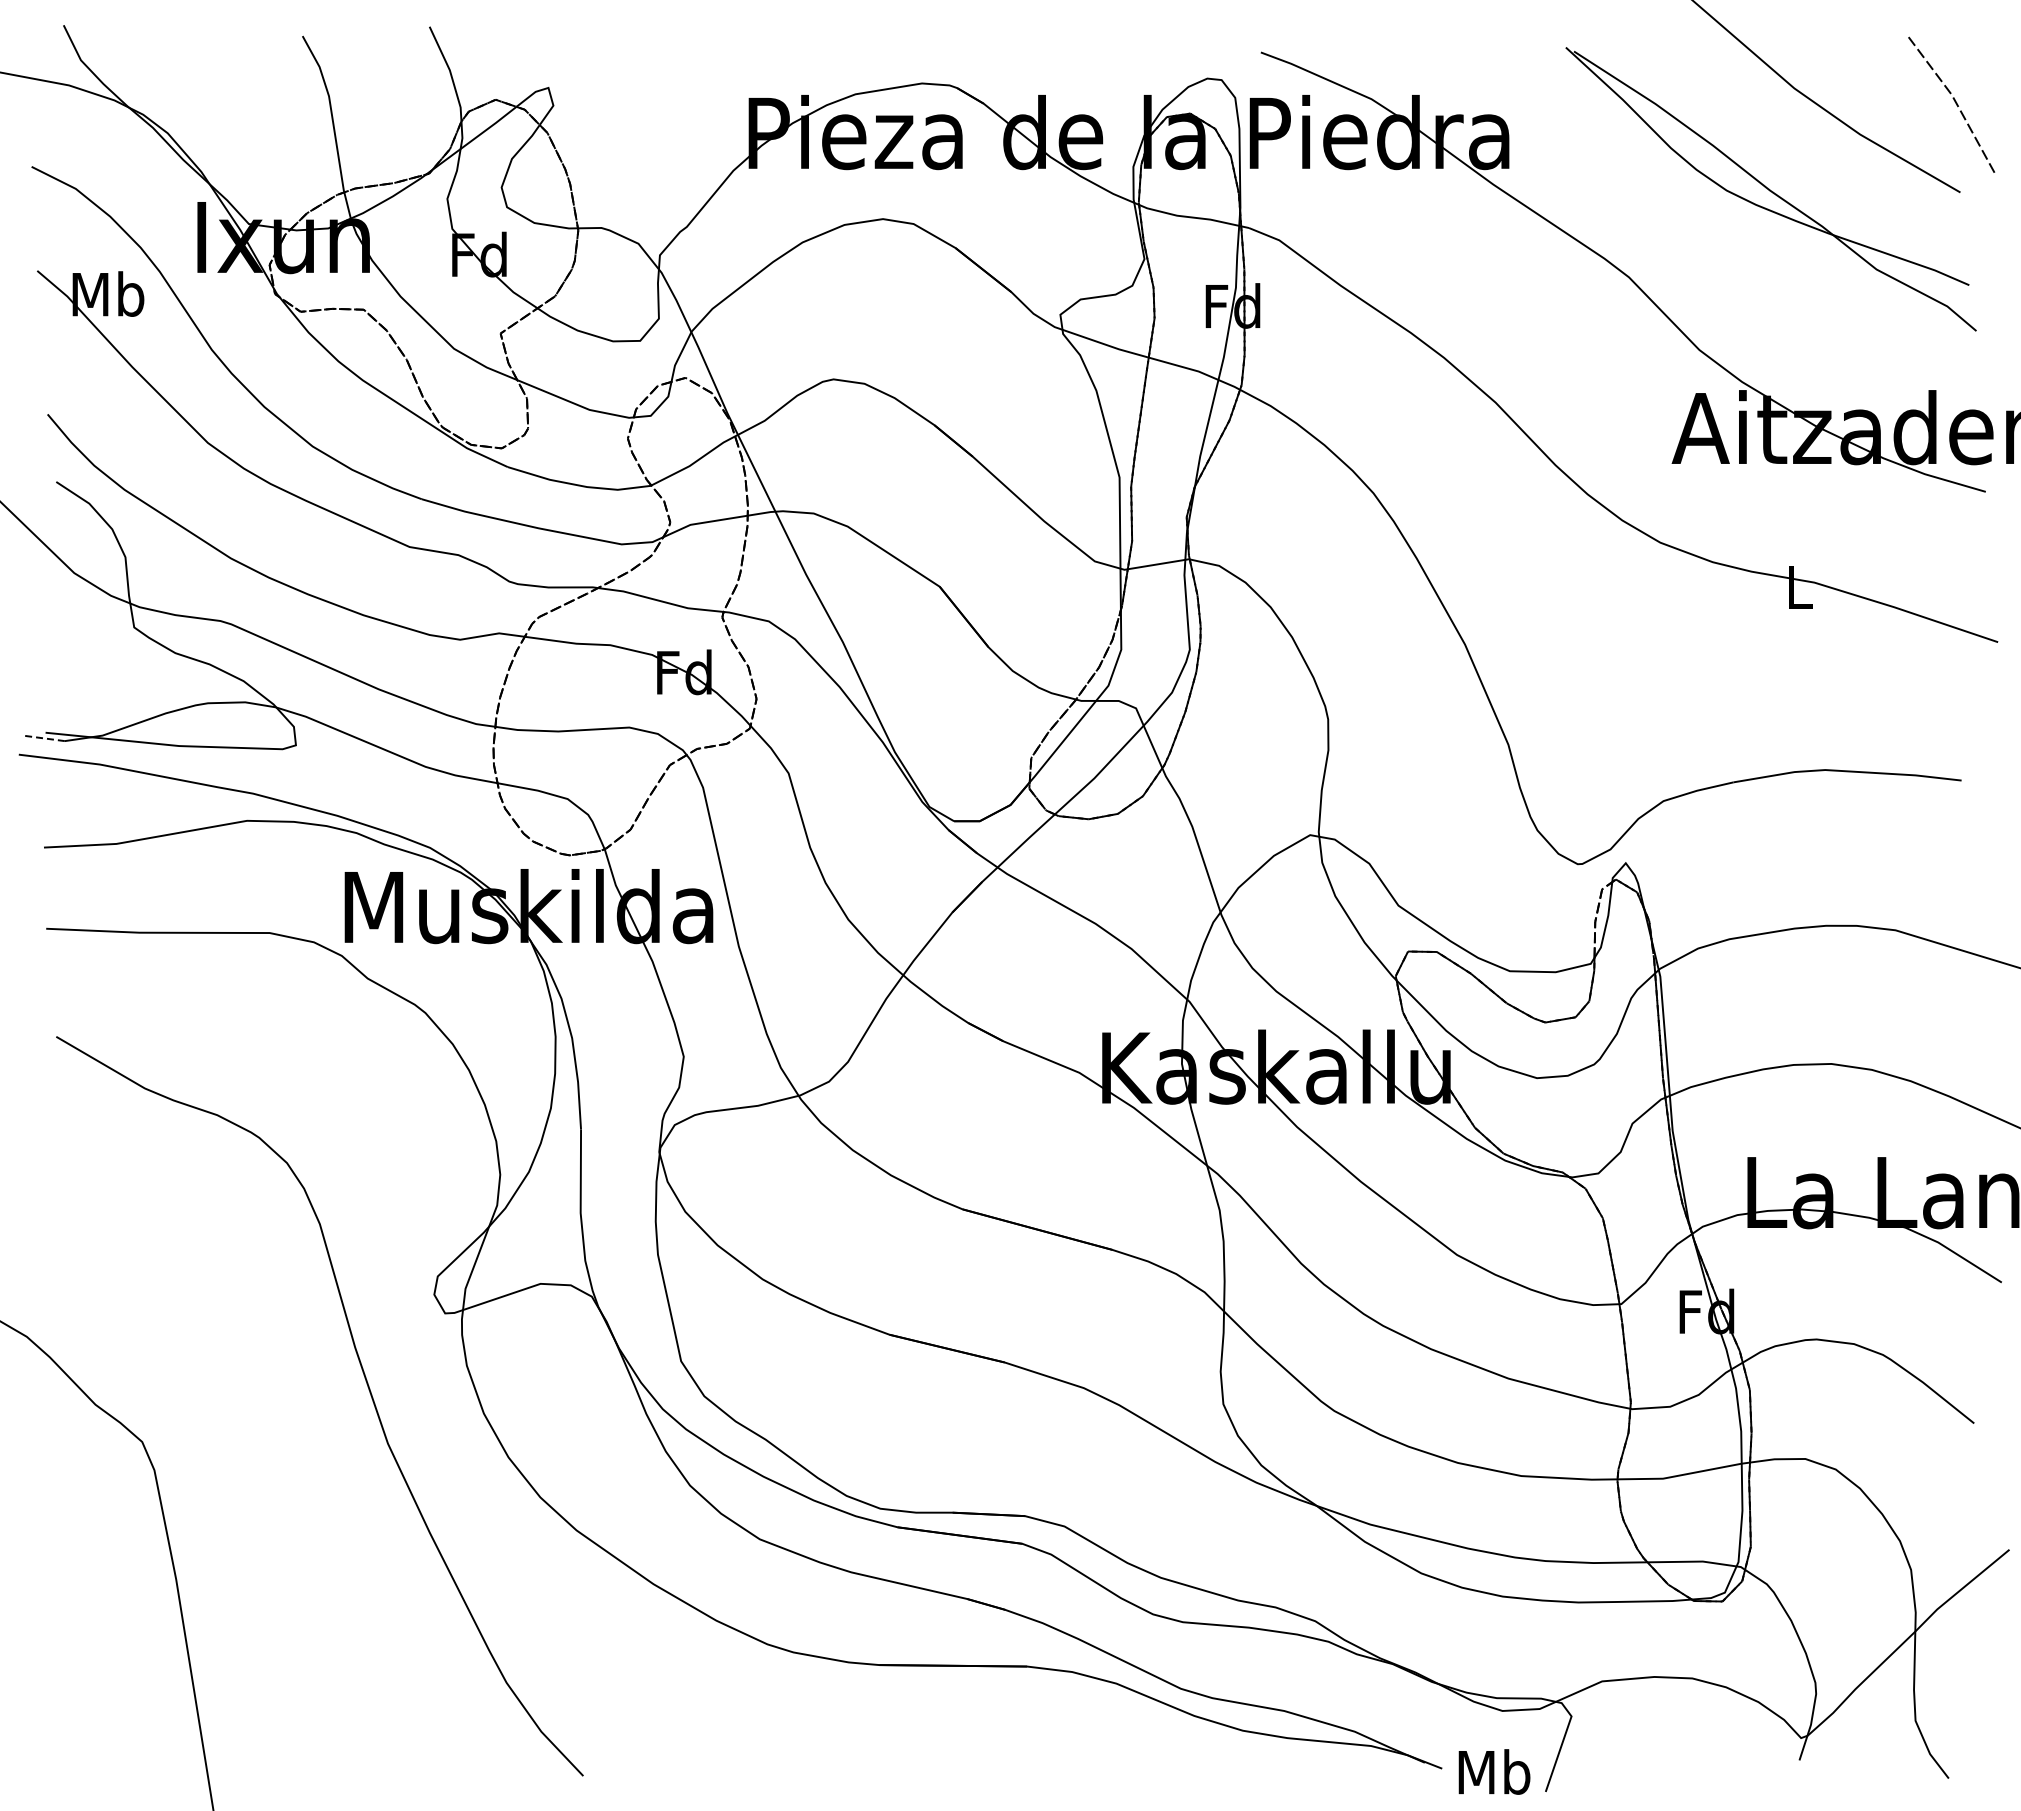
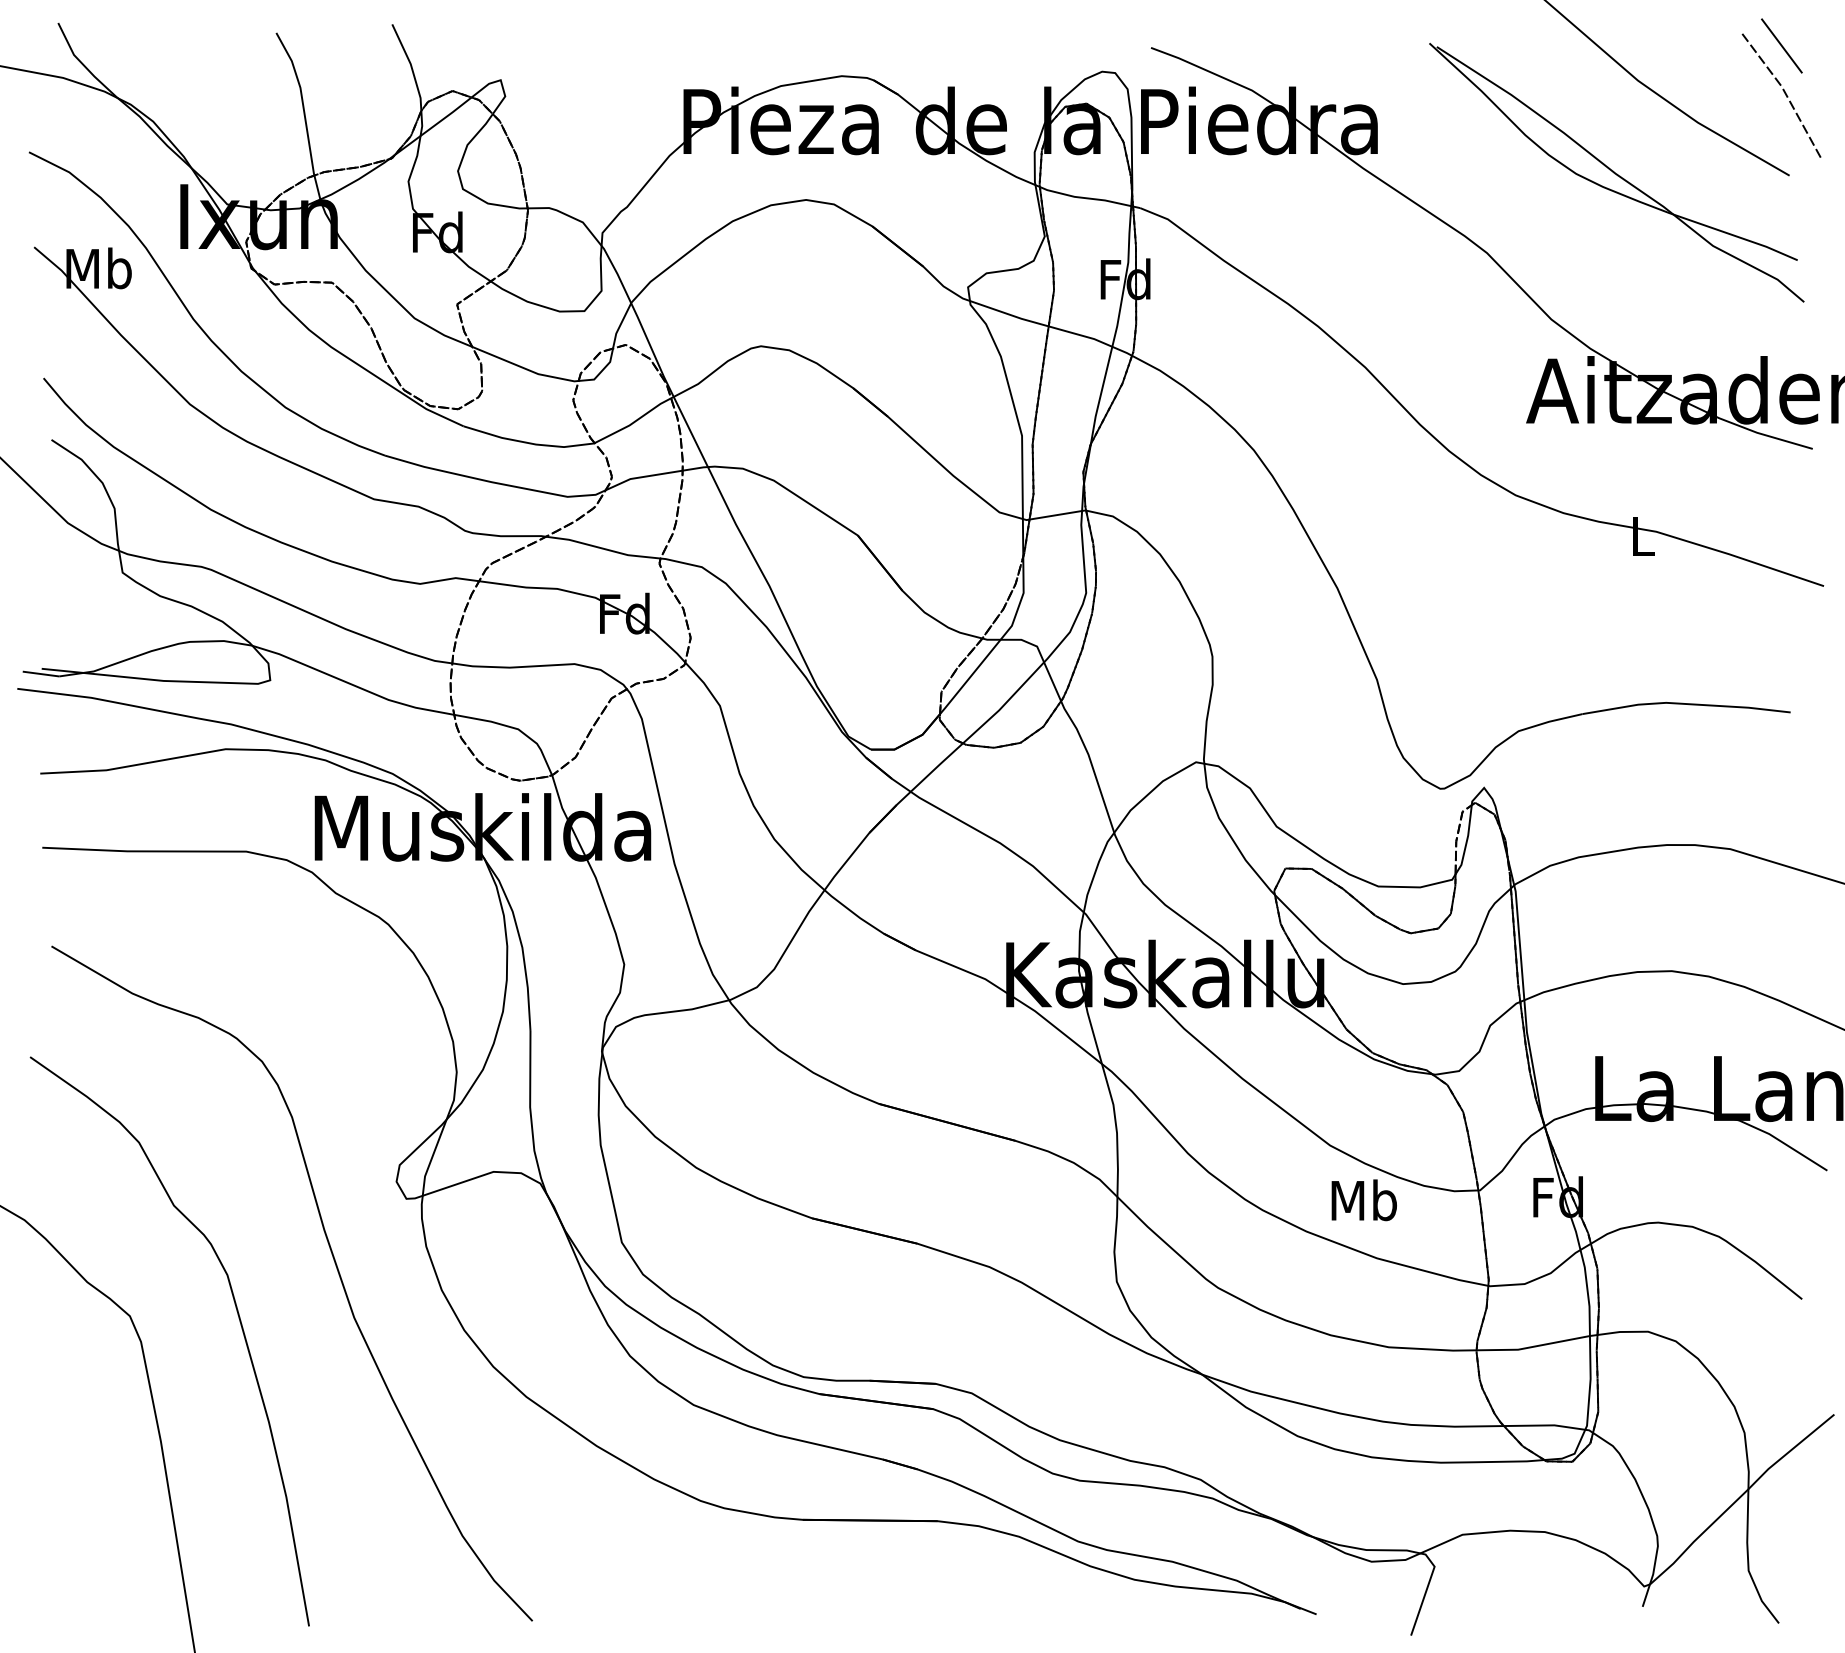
line: (1951, 50) -> (1781, 46), added
line: (44, 738) -> (40, 674), dashed -> solid
curve: (261, 1445) -> (238, 1319), added
text: (1494, 1771) -> (1364, 1199), moved

